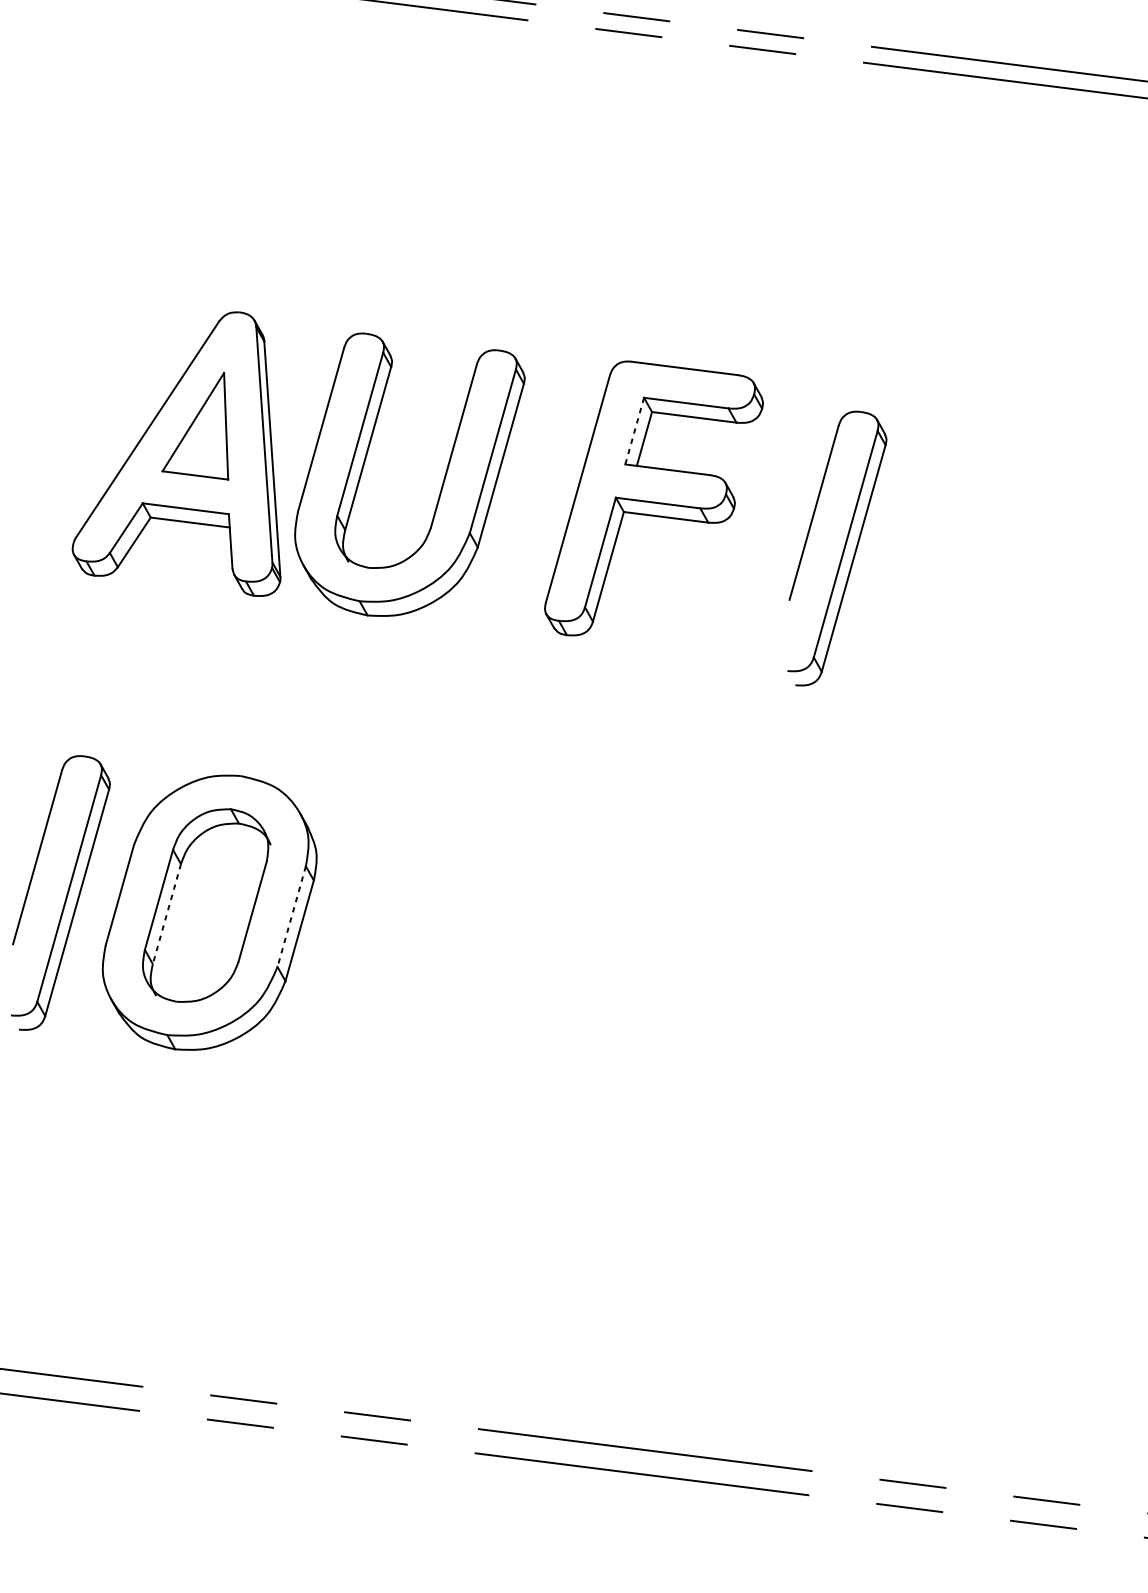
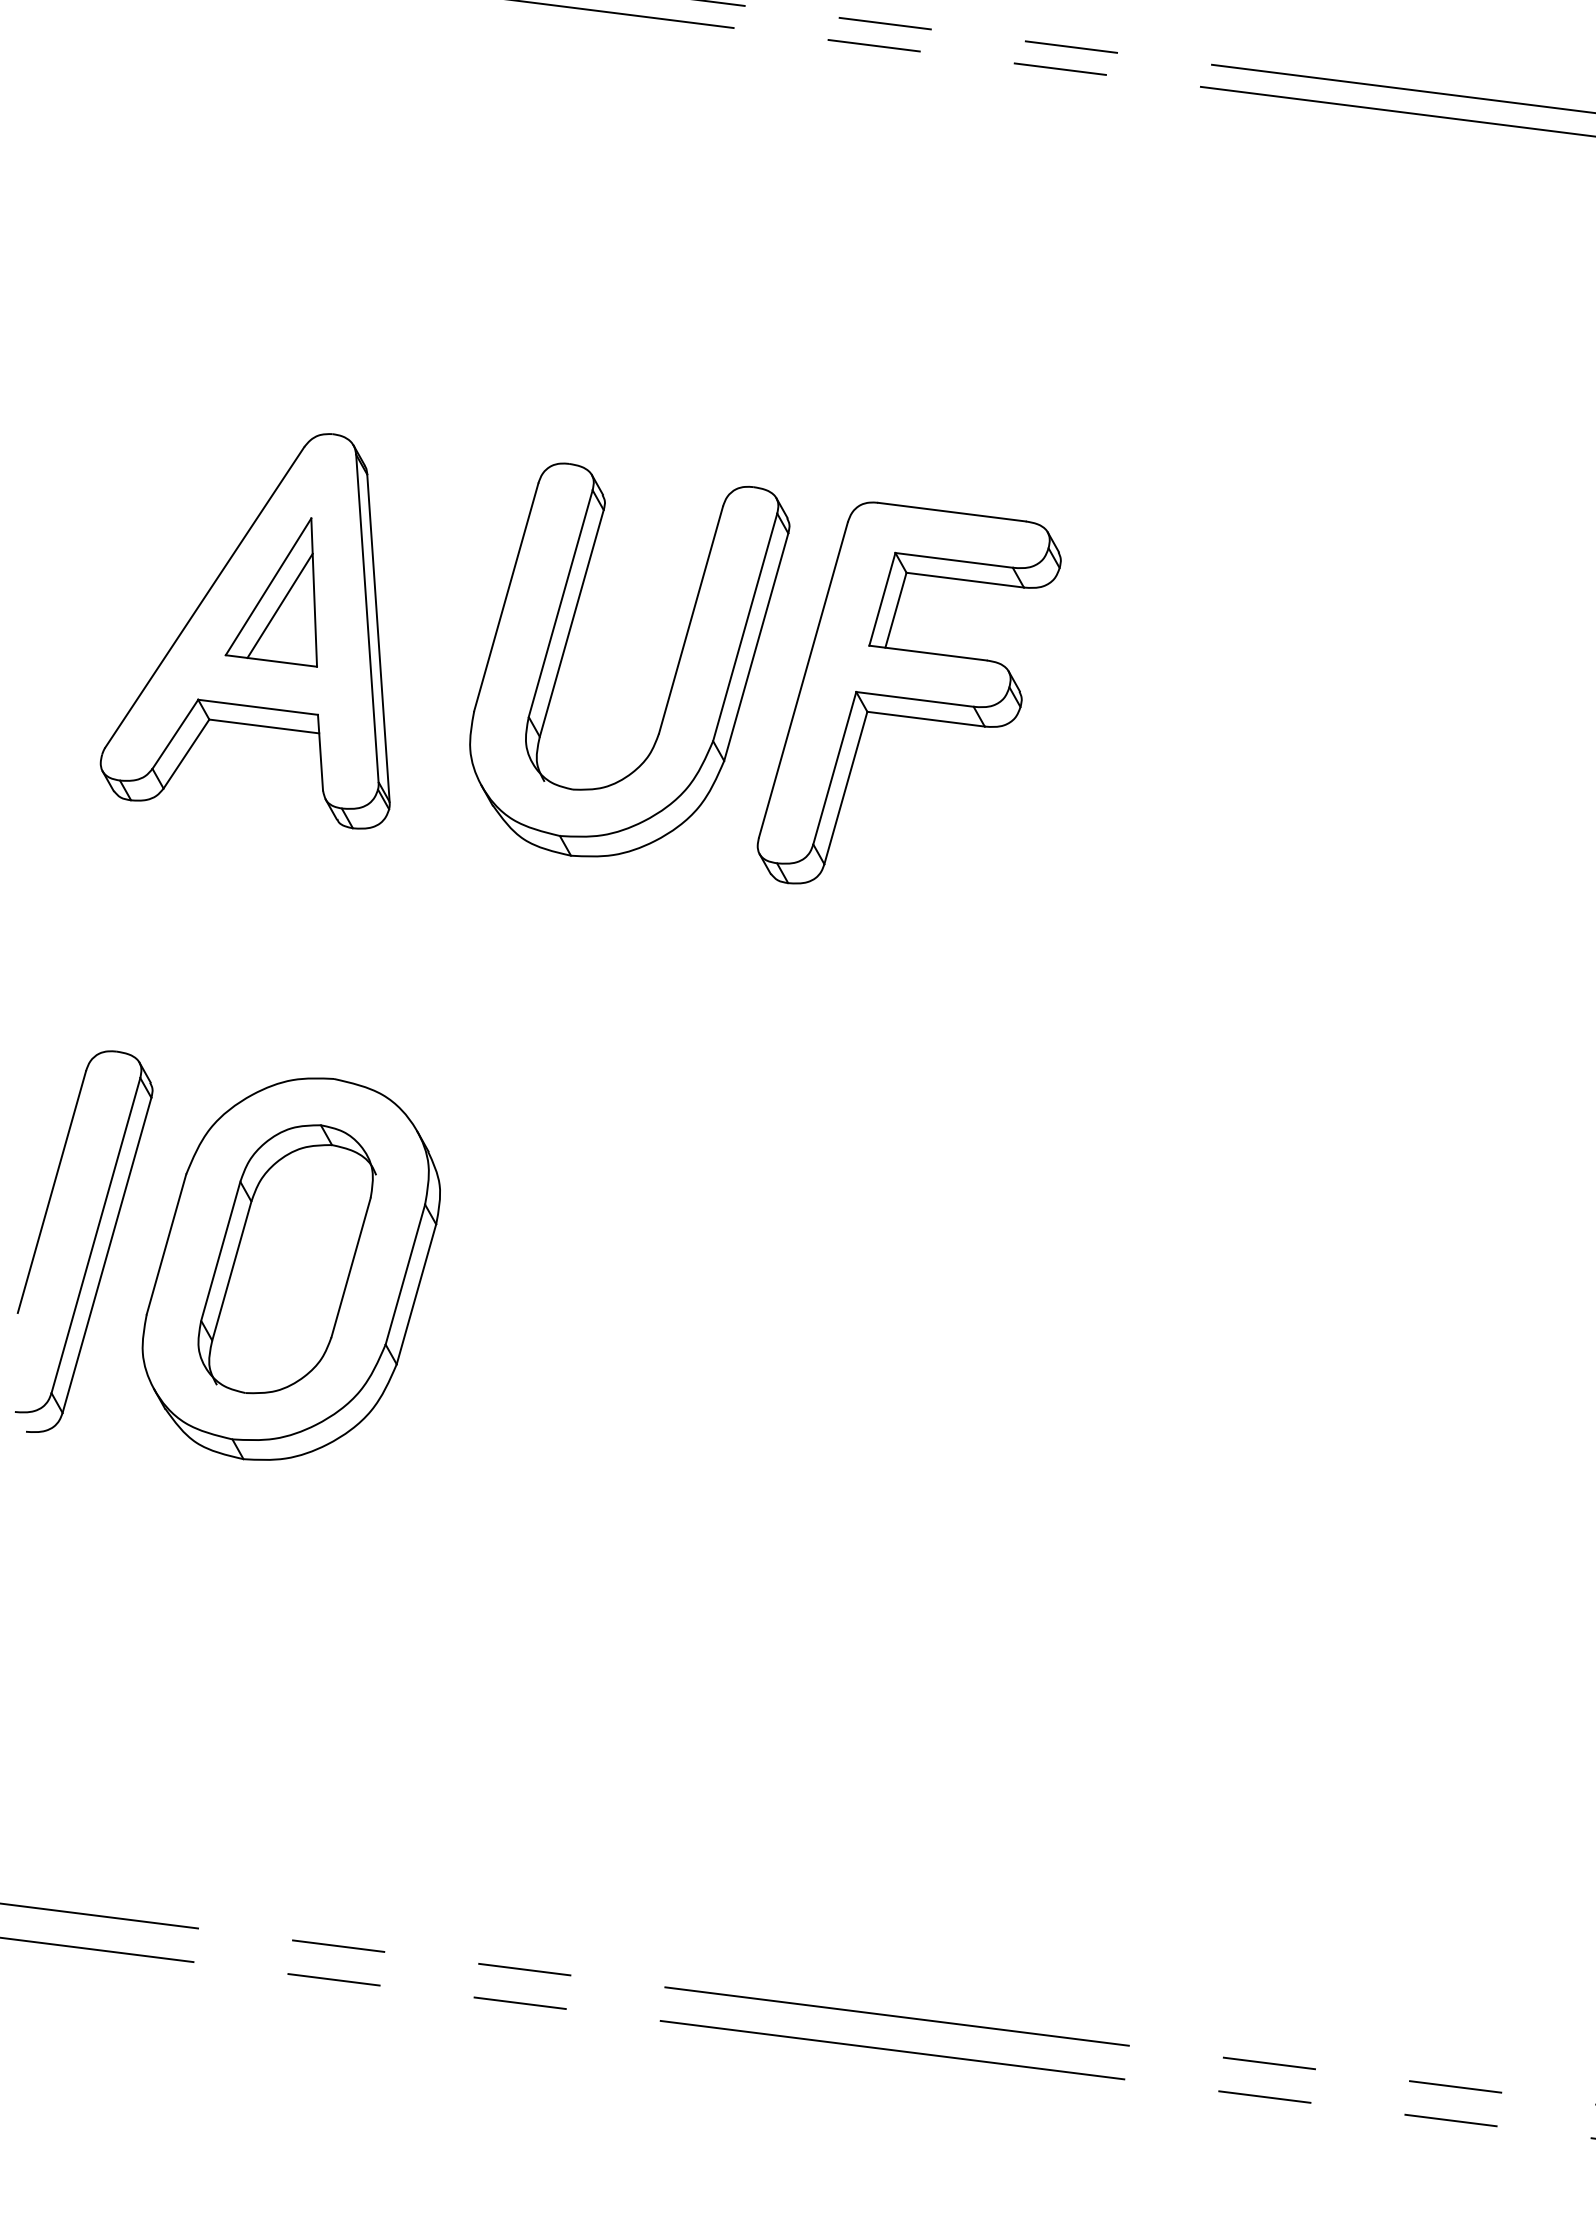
line: (634, 431) -> (882, 599), dashed -> solid
line: (201, 435) -> (279, 605), added
part: (442, 482) -> (675, 670), moved
part: (843, 549) -> (1172, 764), removed
line: (166, 914) -> (231, 1271), dashed -> solid
line: (291, 916) -> (405, 1274), dashed -> solid

